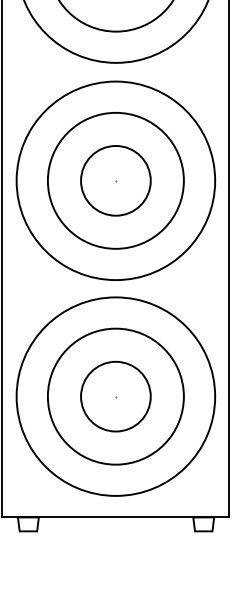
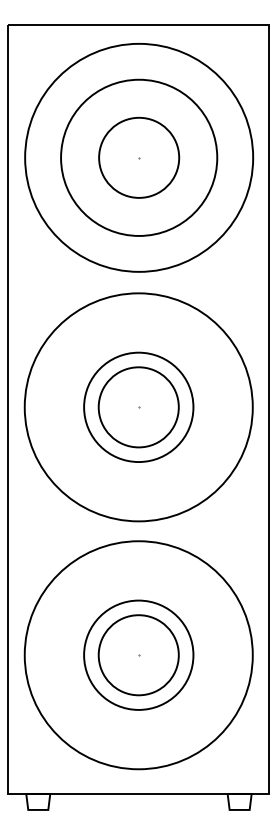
circle: (115, 180) -> (138, 407), size x0.7
circle: (115, 396) -> (138, 655), size x0.7

